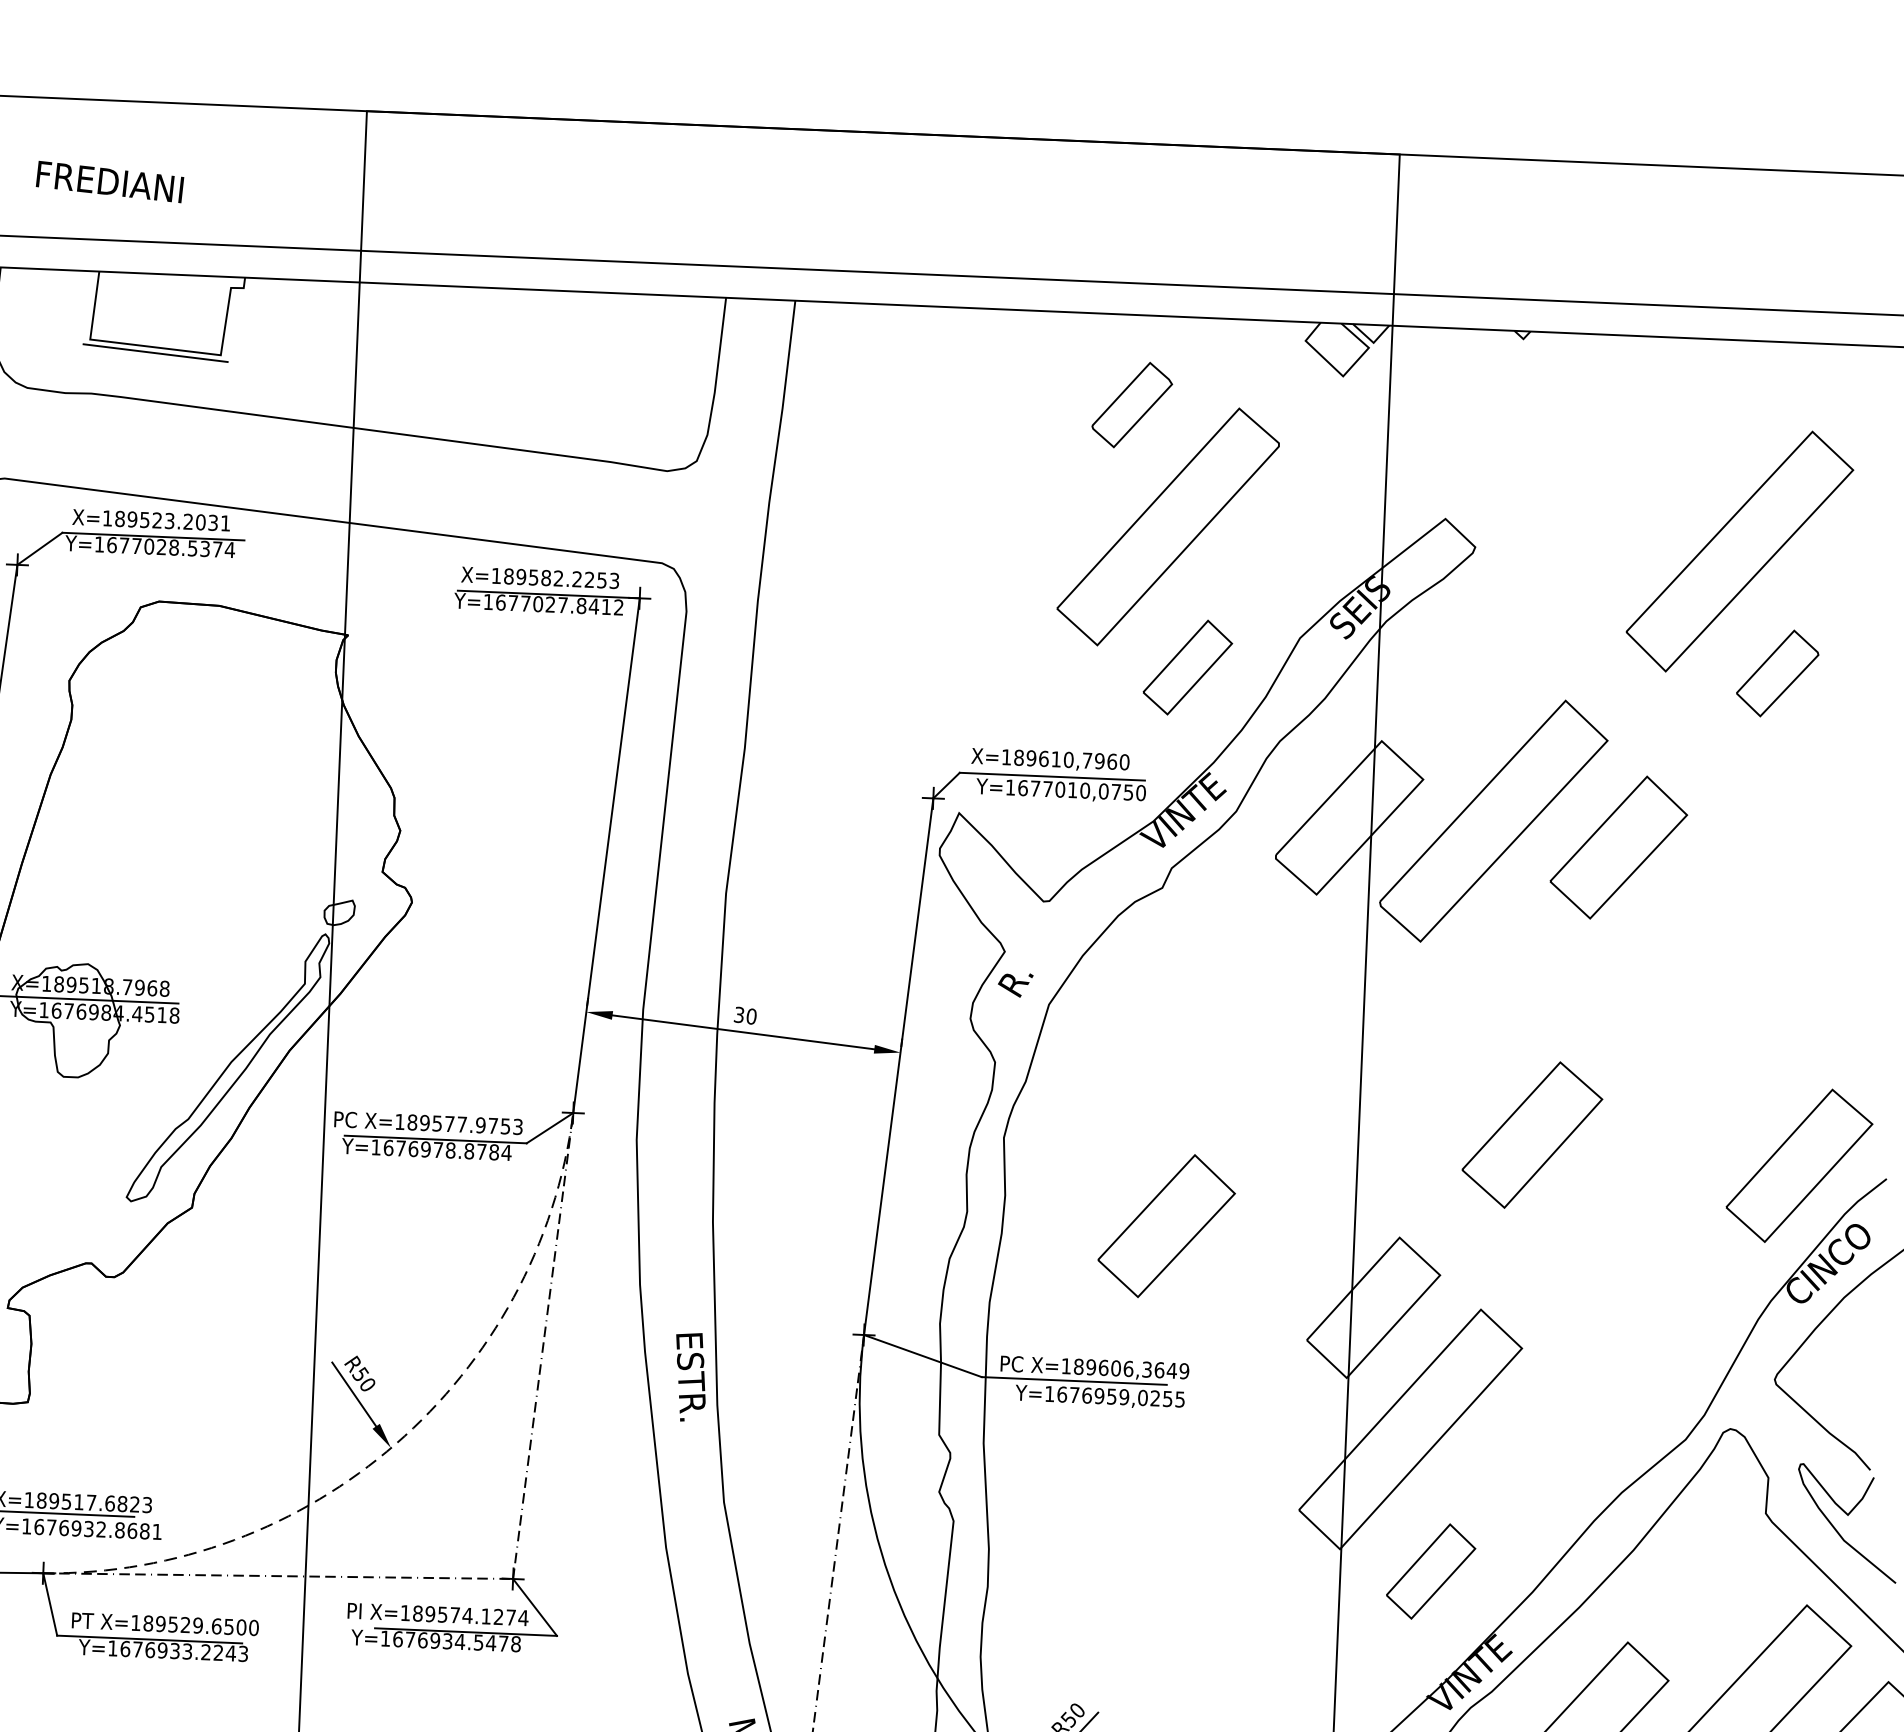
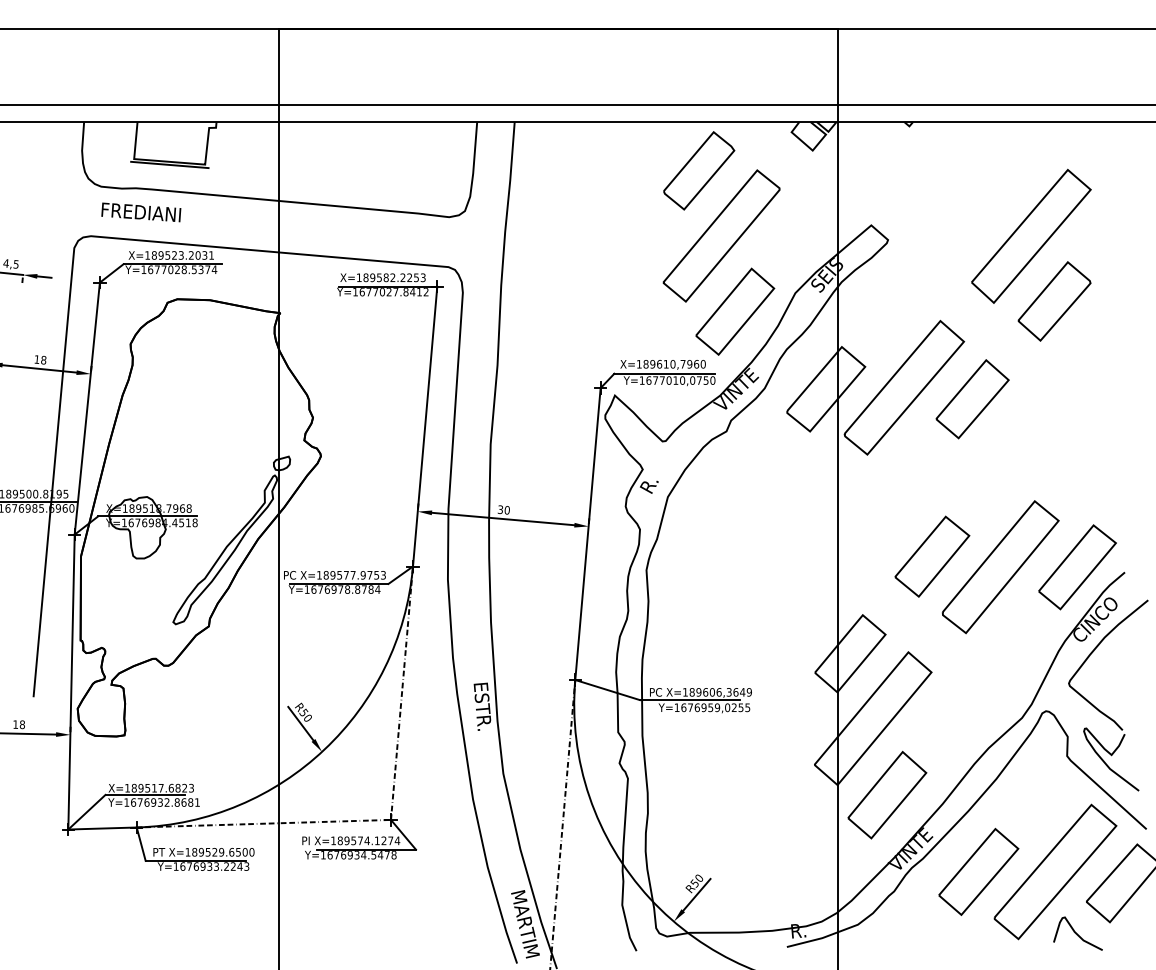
text: (110, 182) -> (141, 212), moved
part: (1132, 404) -> (699, 170), size x1.67
part: (1188, 667) -> (735, 311), size x1.67
part: (1777, 673) -> (1054, 301), size x1.67
part: (1657, 1160) -> (1000, 567), added
part: (1166, 1226) -> (736, 614), removed
arc: (395, 1443) -> (324, 749), dashed -> solid
part: (1431, 1570) -> (887, 794), size x1.67

